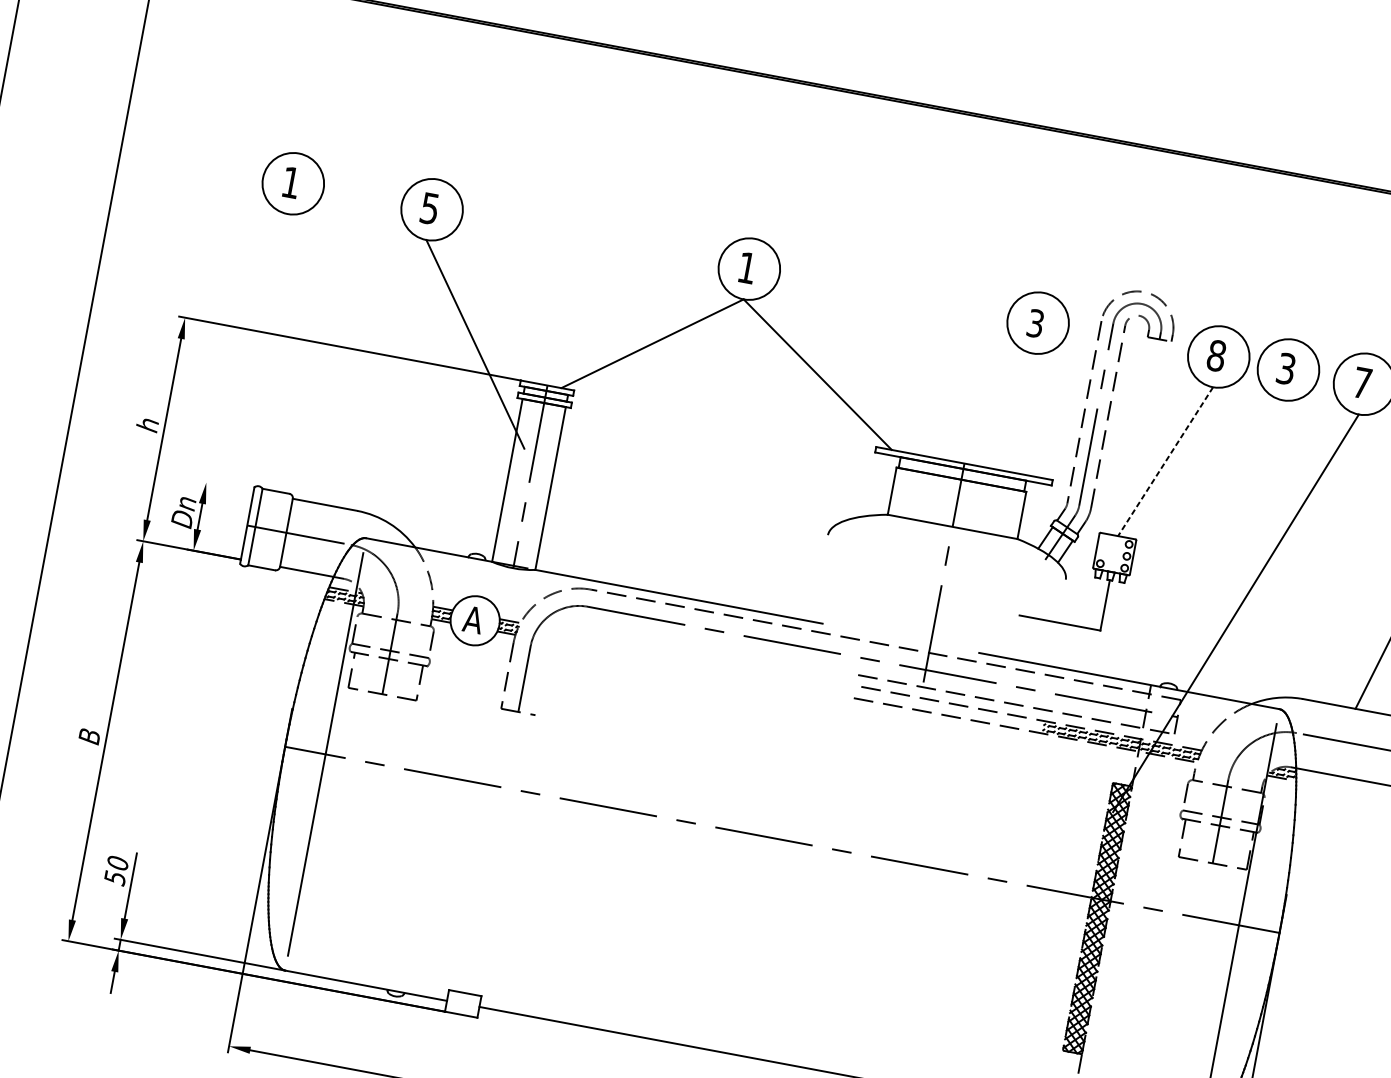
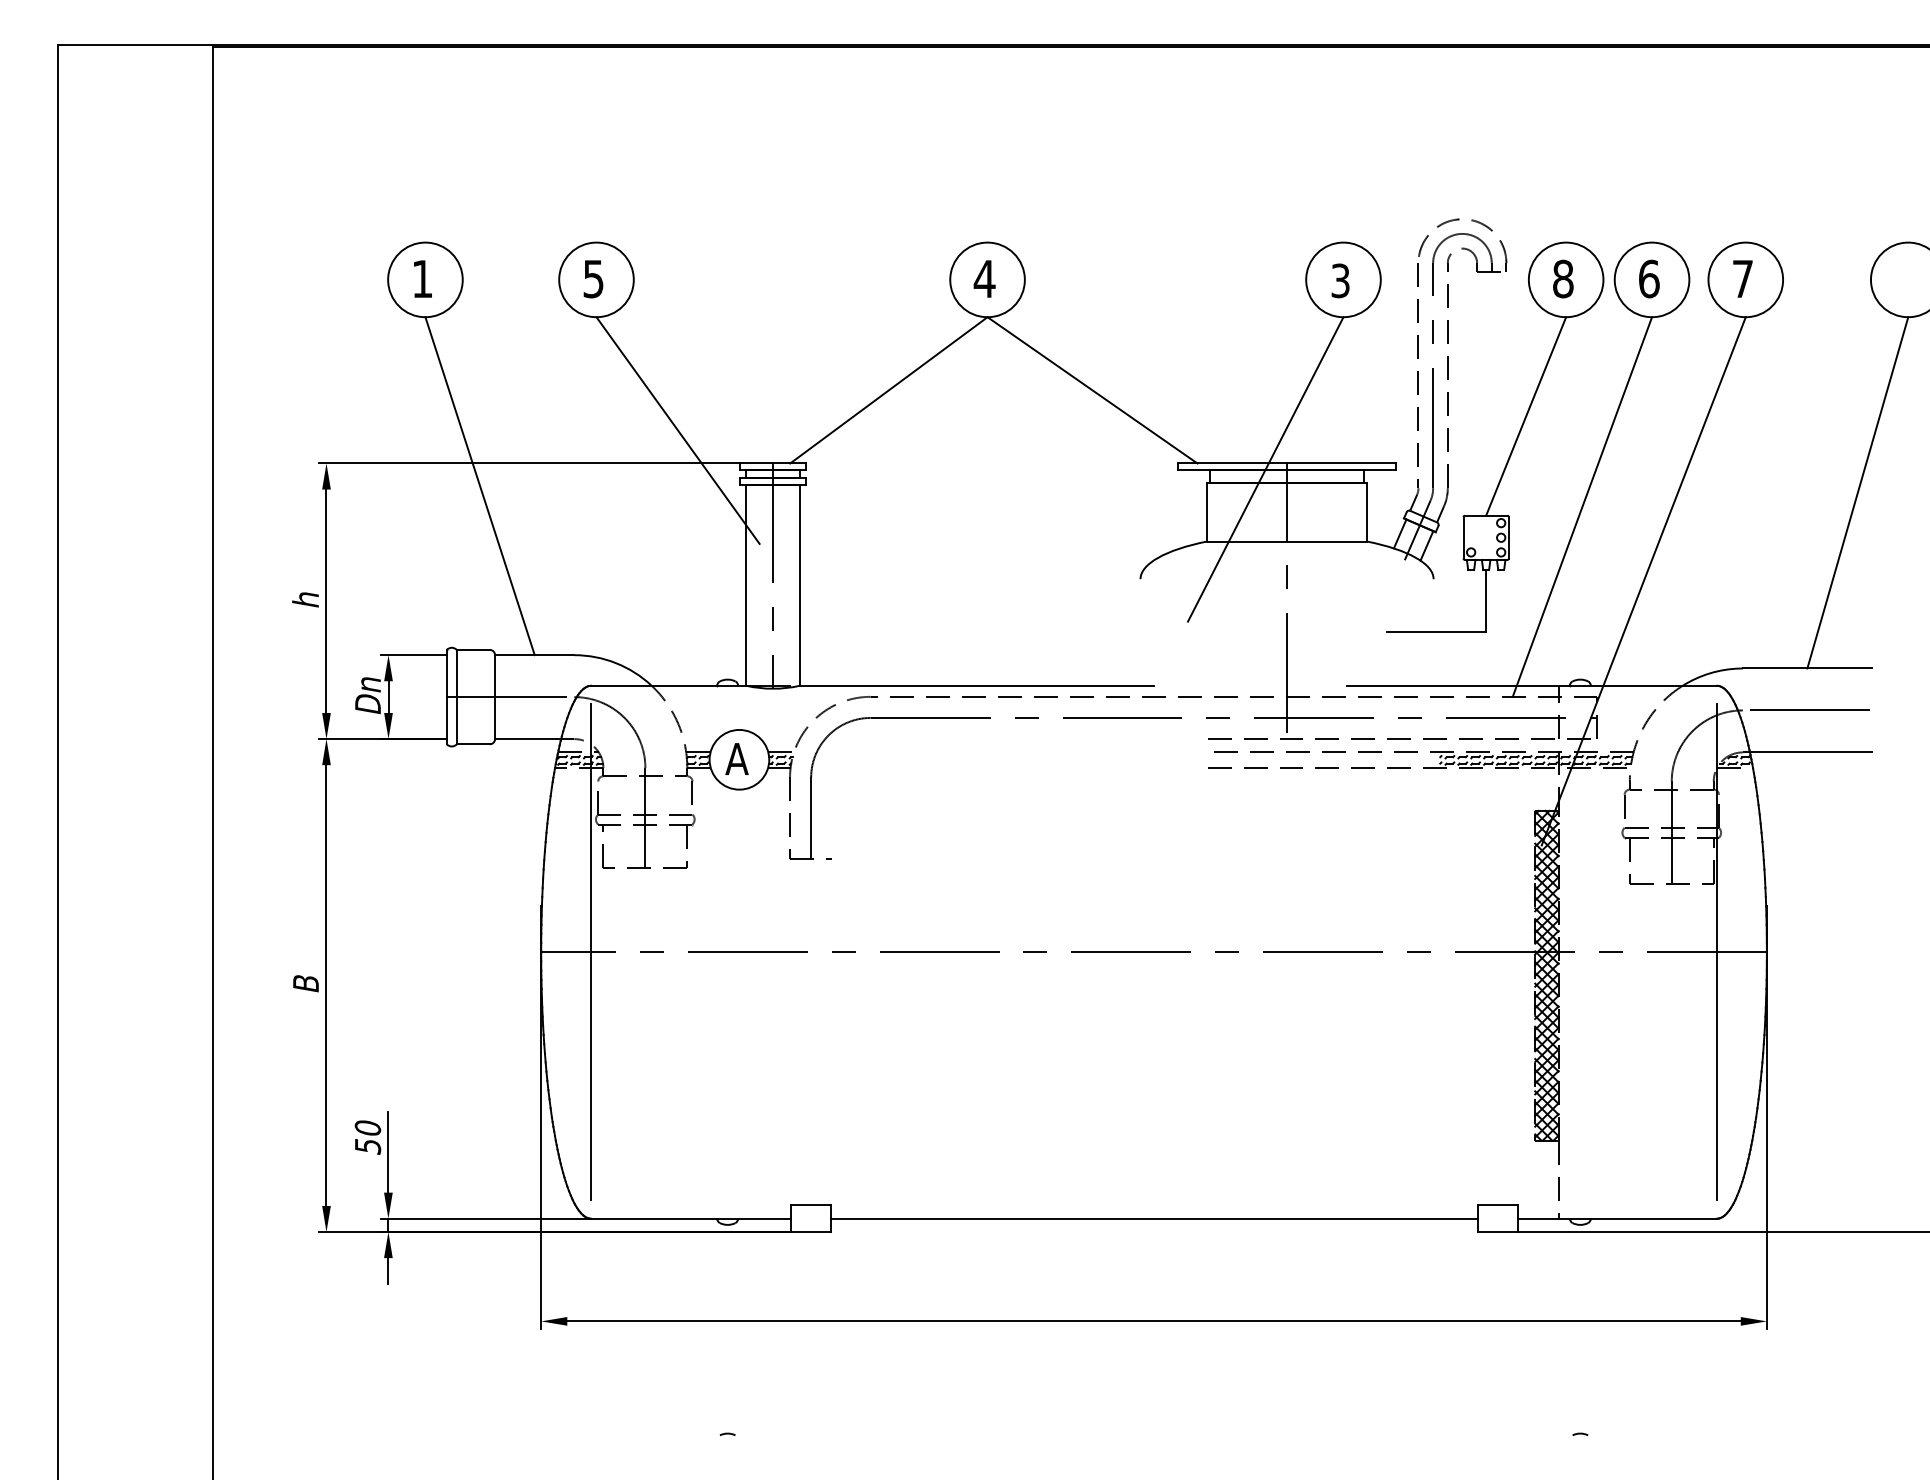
text: (747, 267) -> (984, 278), 1 -> 4
line: (305, 359) -> (479, 486), added
text: (1286, 368) -> (1649, 278), 3 -> 6
line: (1165, 461) -> (1526, 416), dashed -> solid
line: (946, 465) -> (1265, 469), added
line: (226, 486) -> (413, 655), added
line: (1197, 543) -> (1582, 506), added

